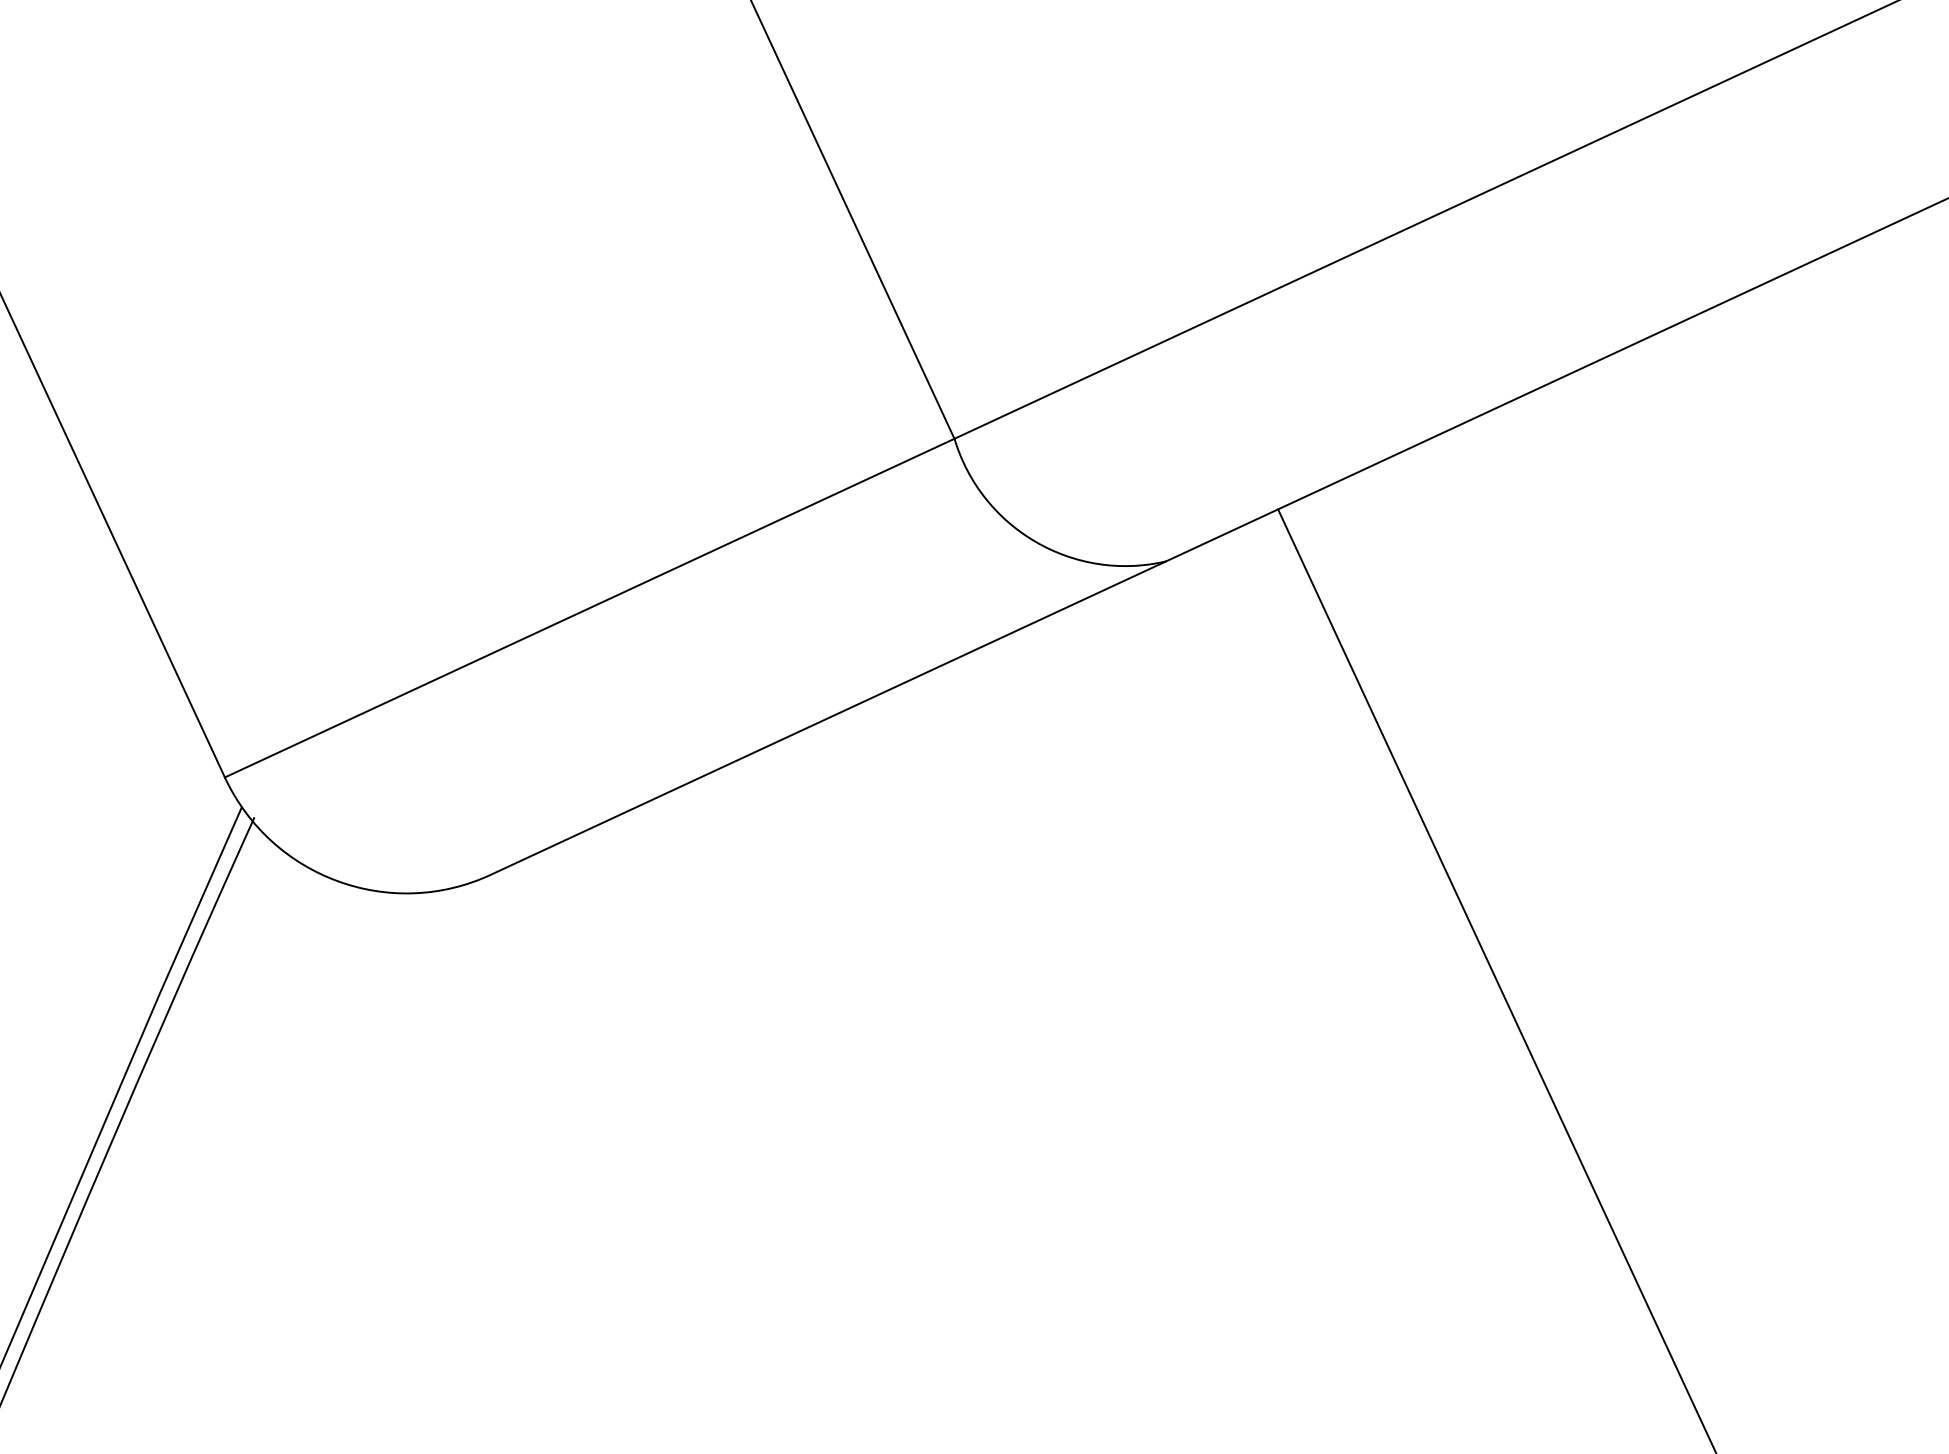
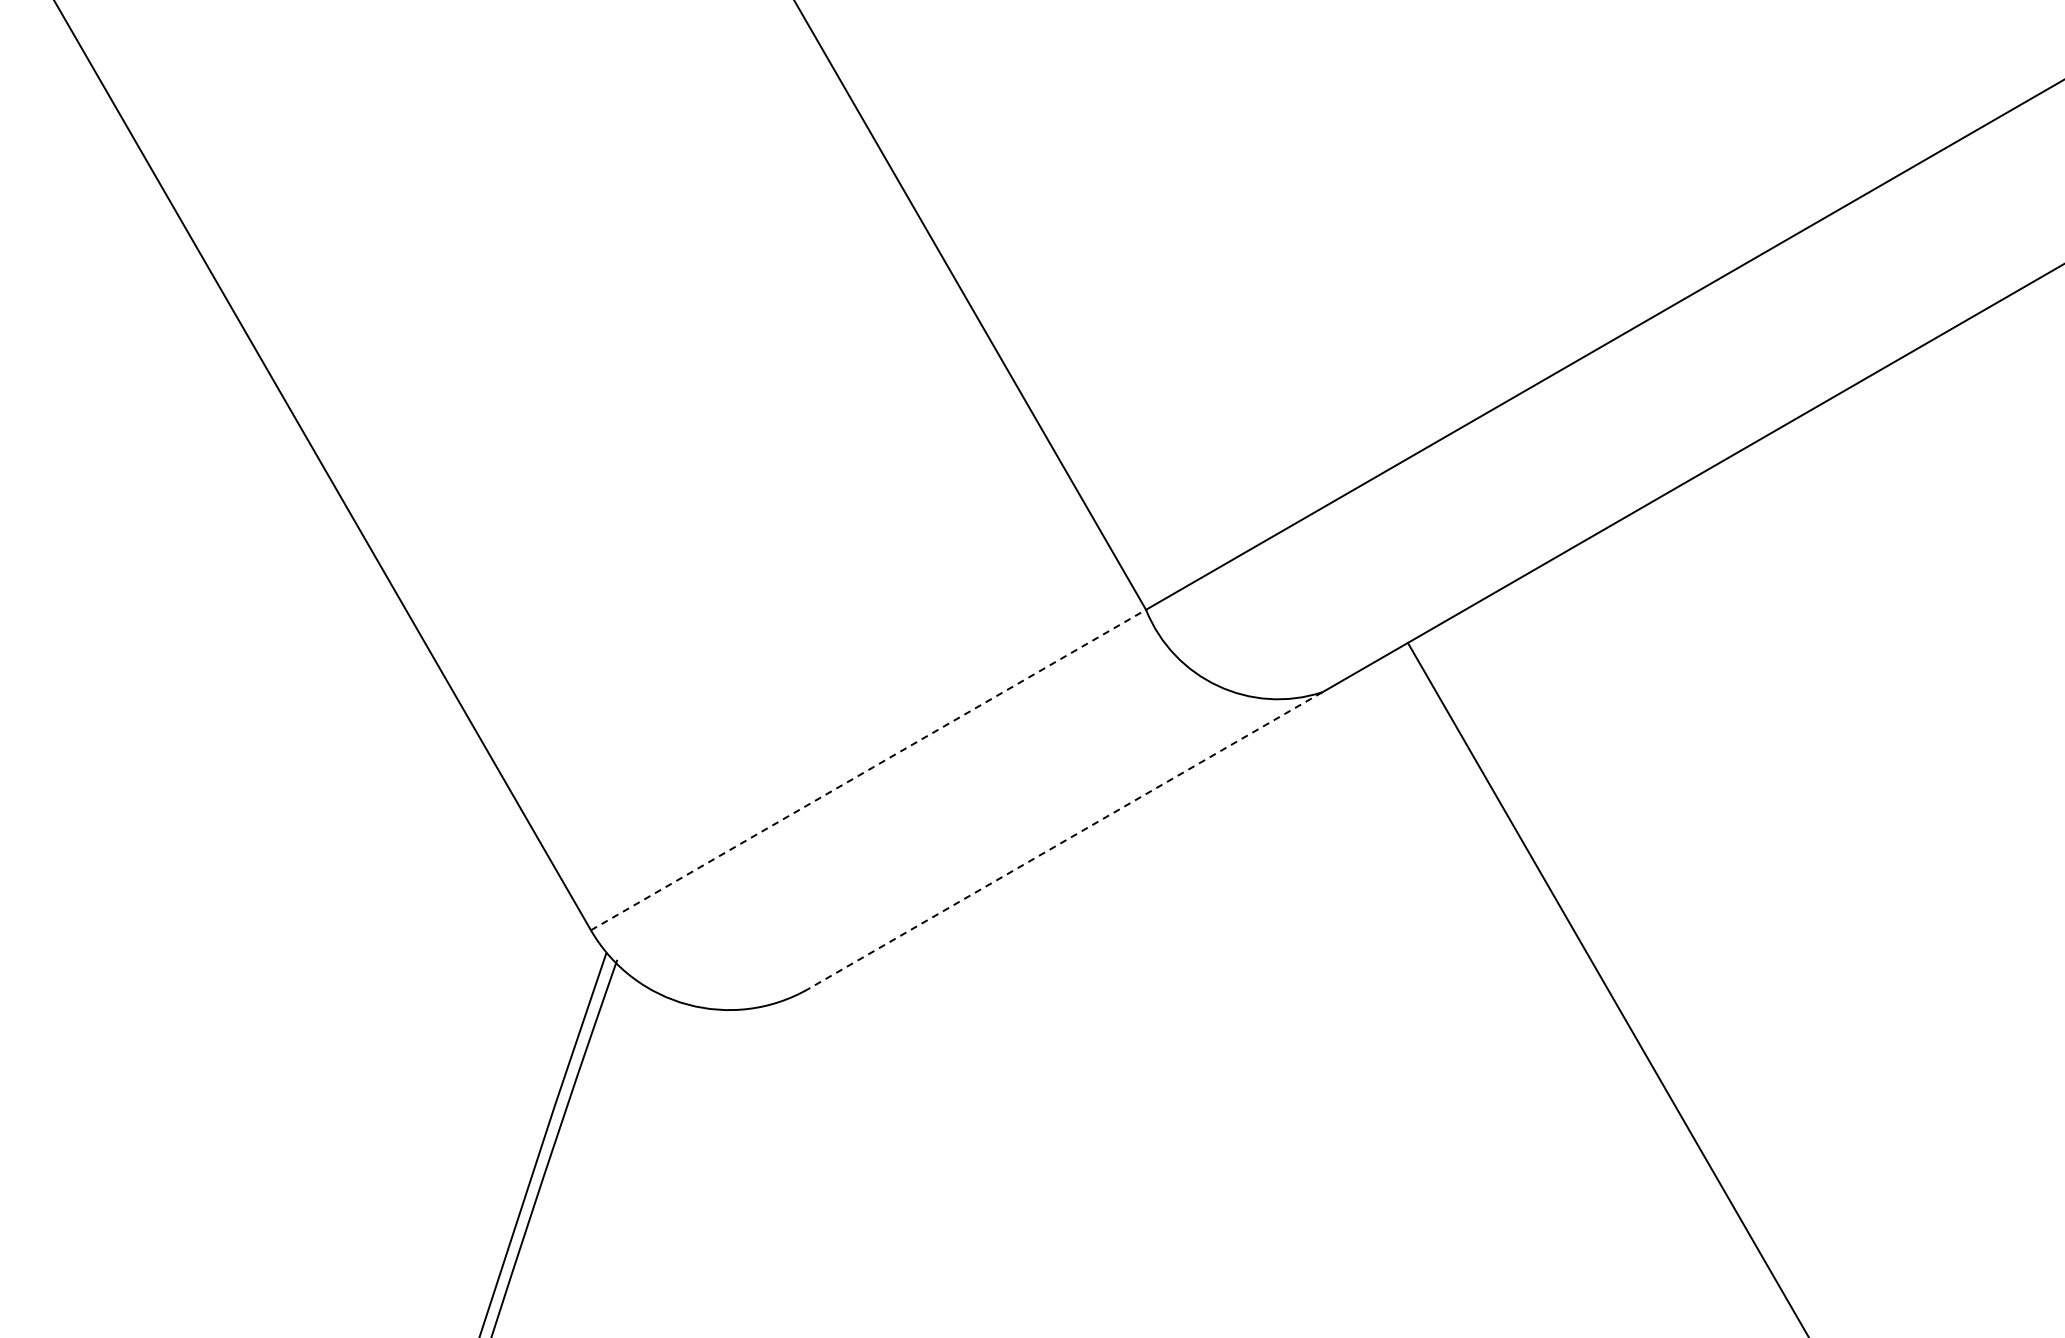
line: (589, 607) -> (868, 769), solid -> dashed
line: (828, 718) -> (1065, 840), solid -> dashed

